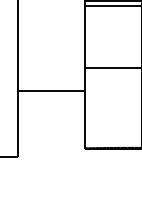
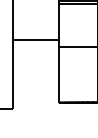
line: (51, 90) -> (35, 39), moved

